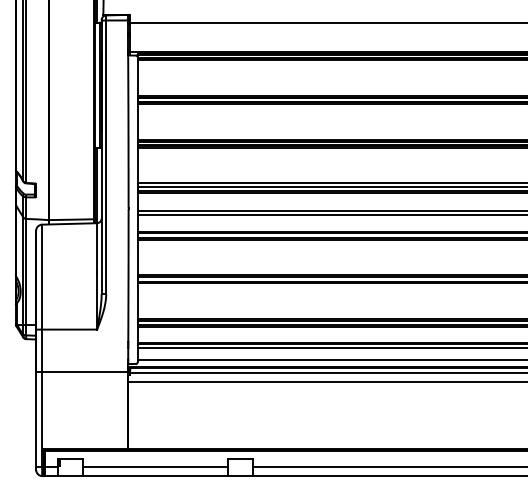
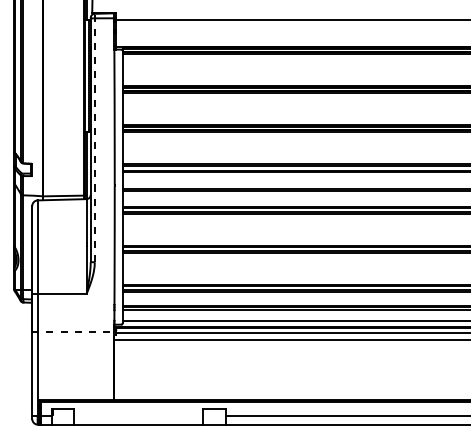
line: (106, 154) -> (95, 137), solid -> dashed
line: (82, 372) -> (73, 332), solid -> dashed
line: (155, 466) -> (138, 416), removed

